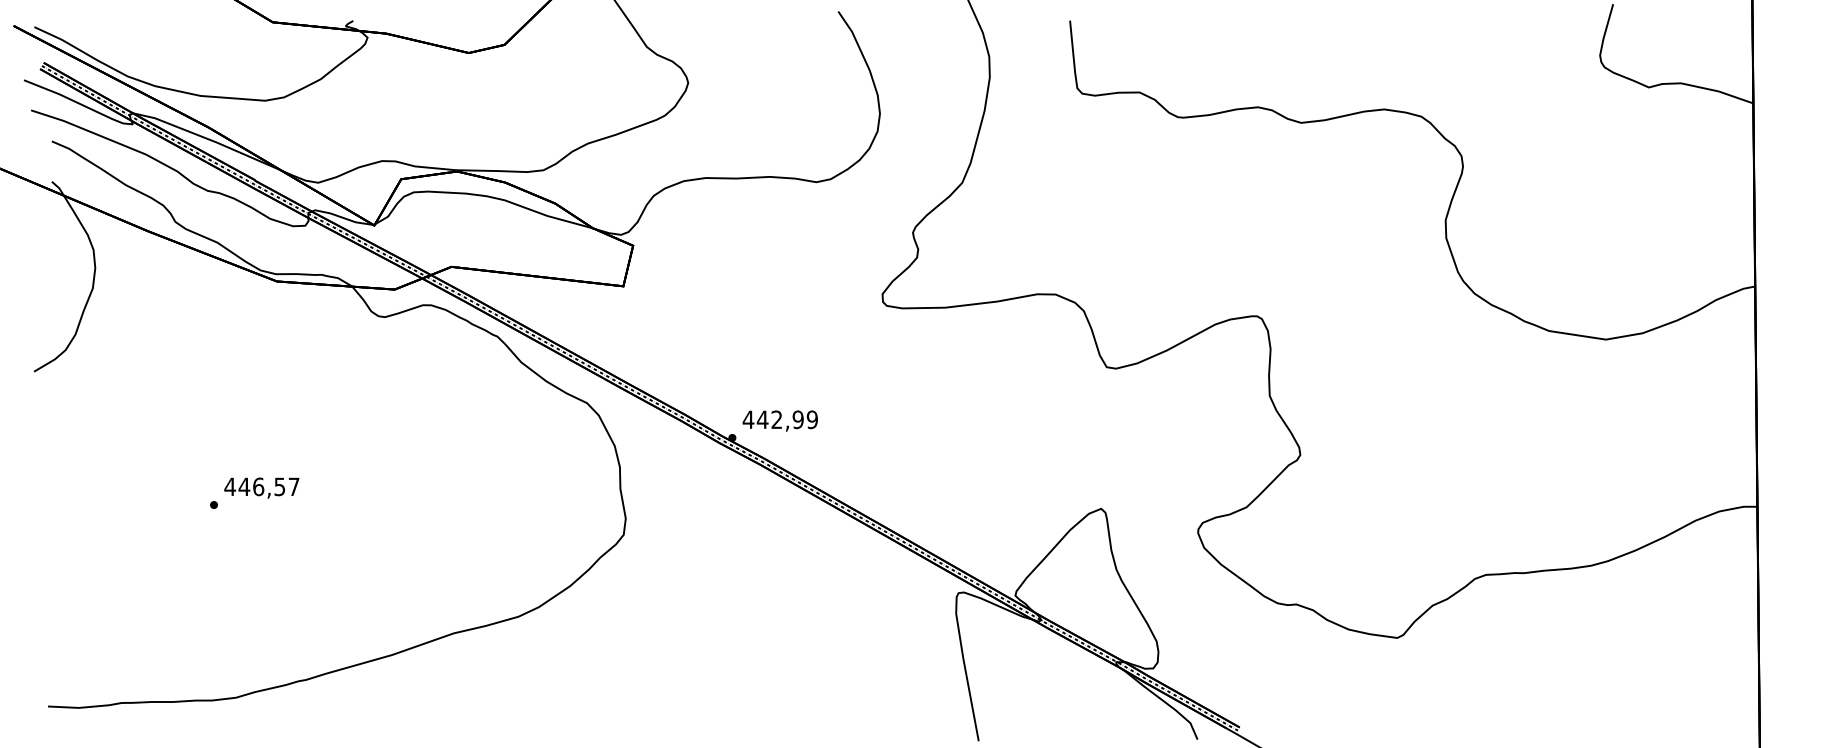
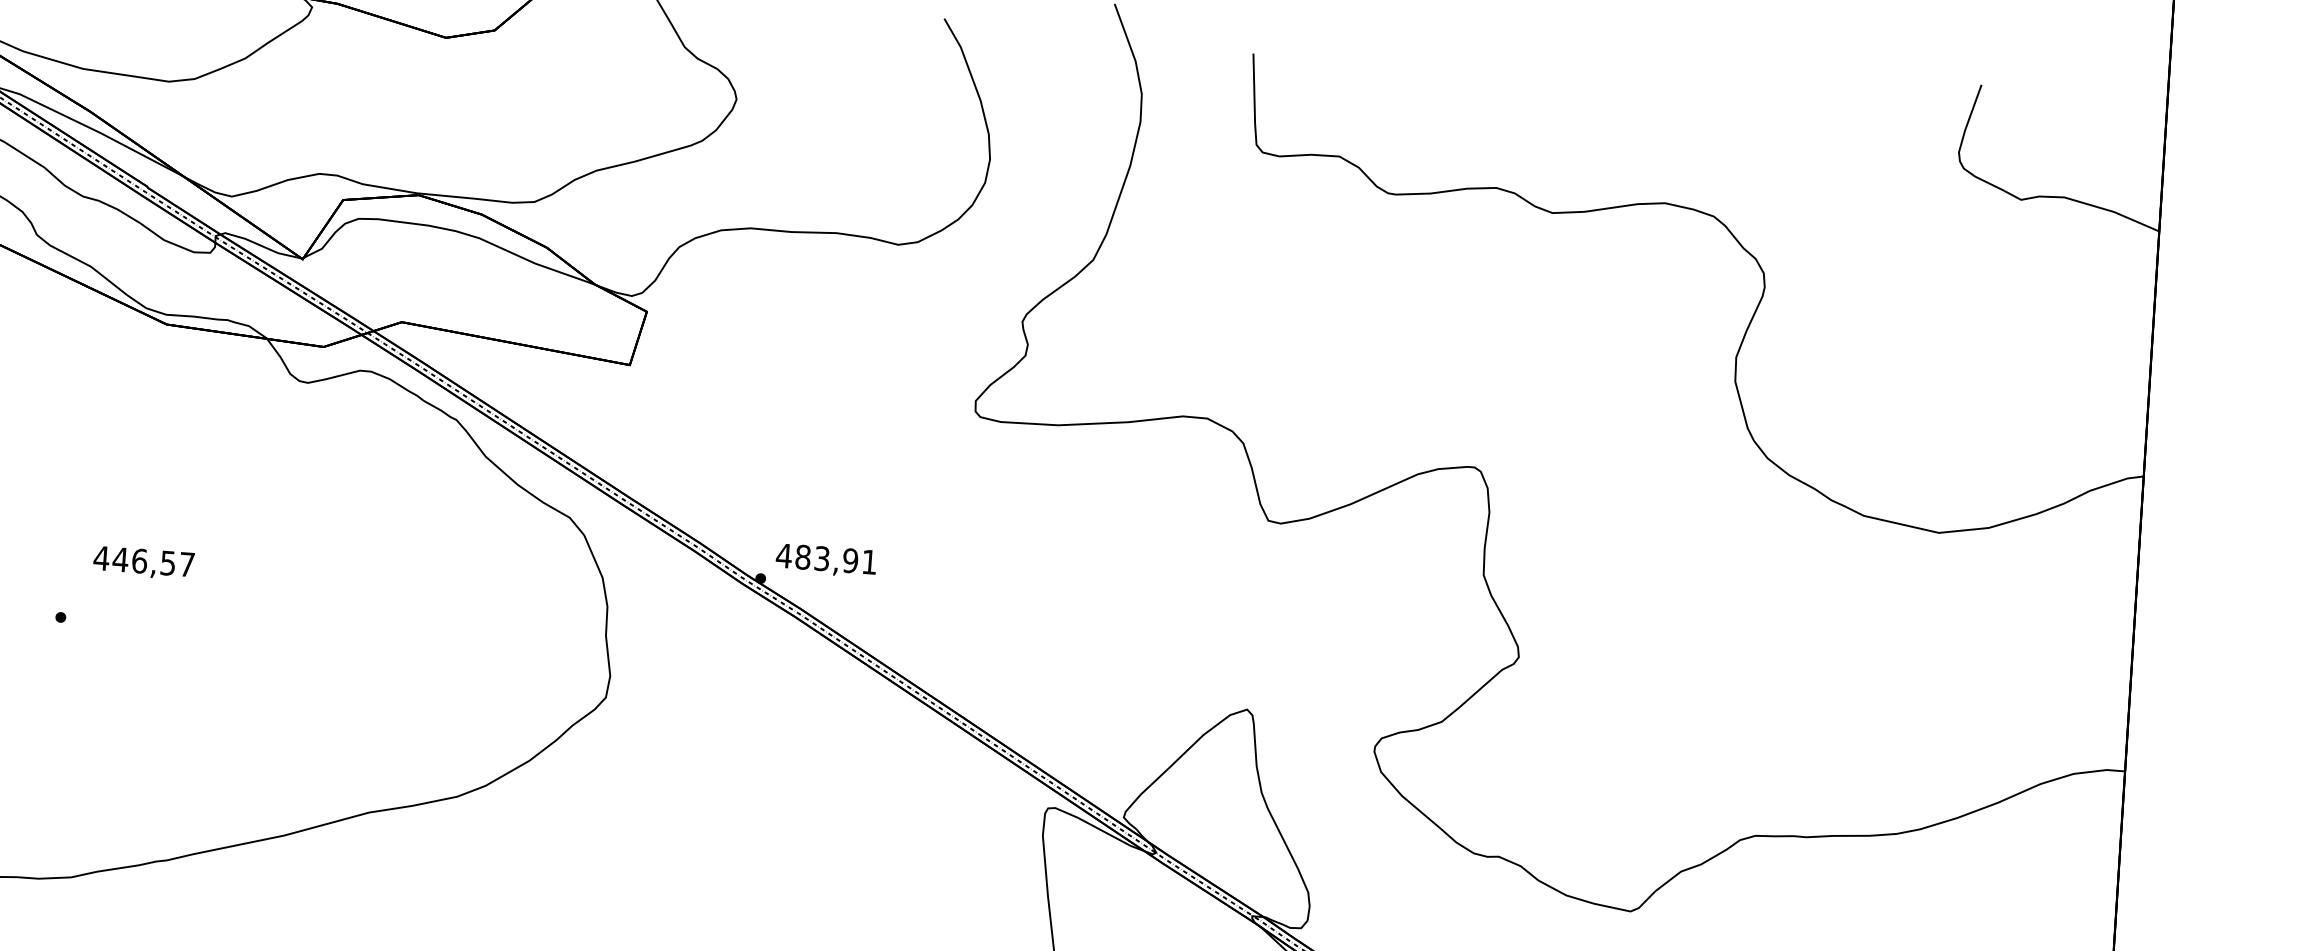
text: (786, 419) -> (834, 559), 442,99 -> 483,91
text: (261, 487) -> (143, 562), moved

